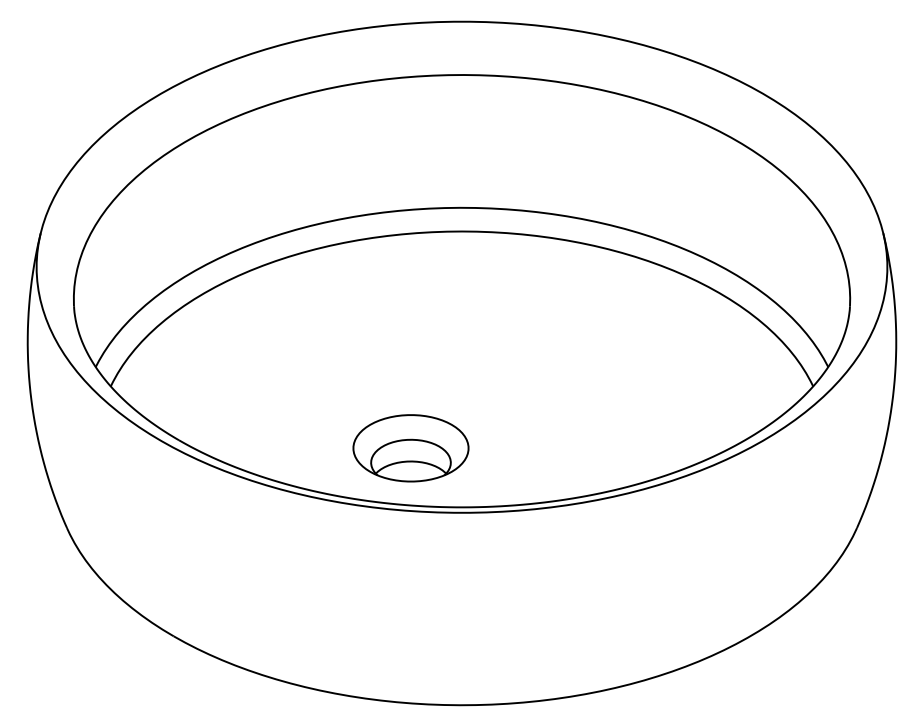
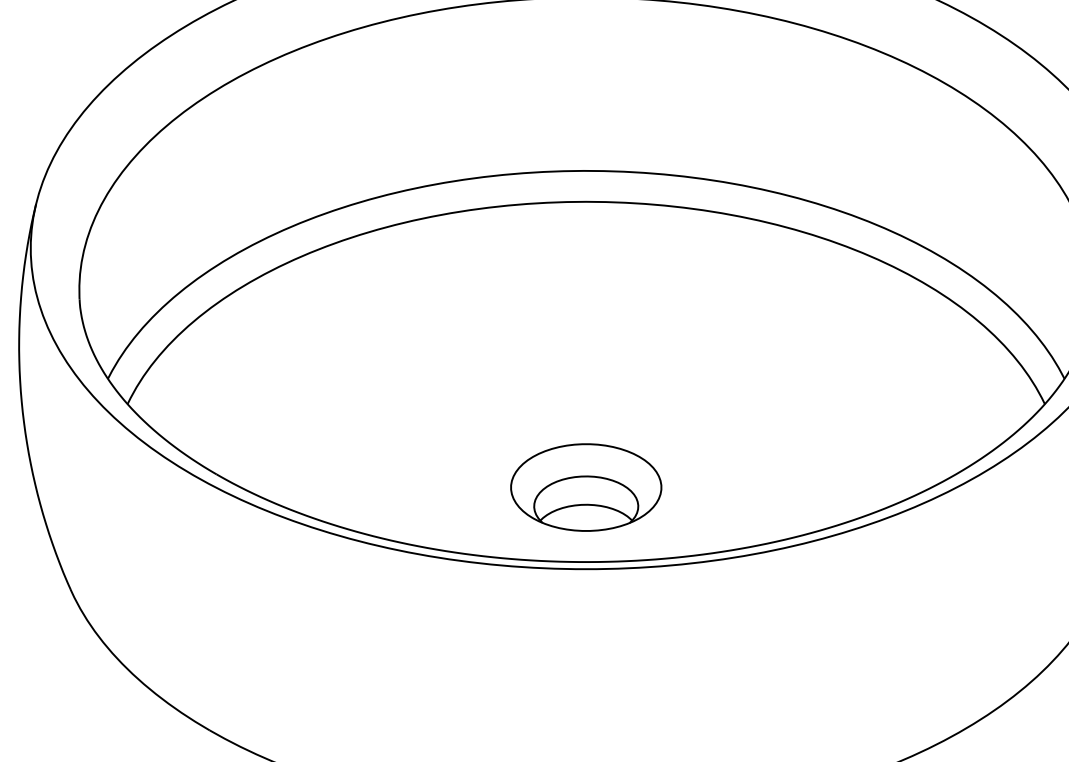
part: (410, 448) -> (585, 487), moved

